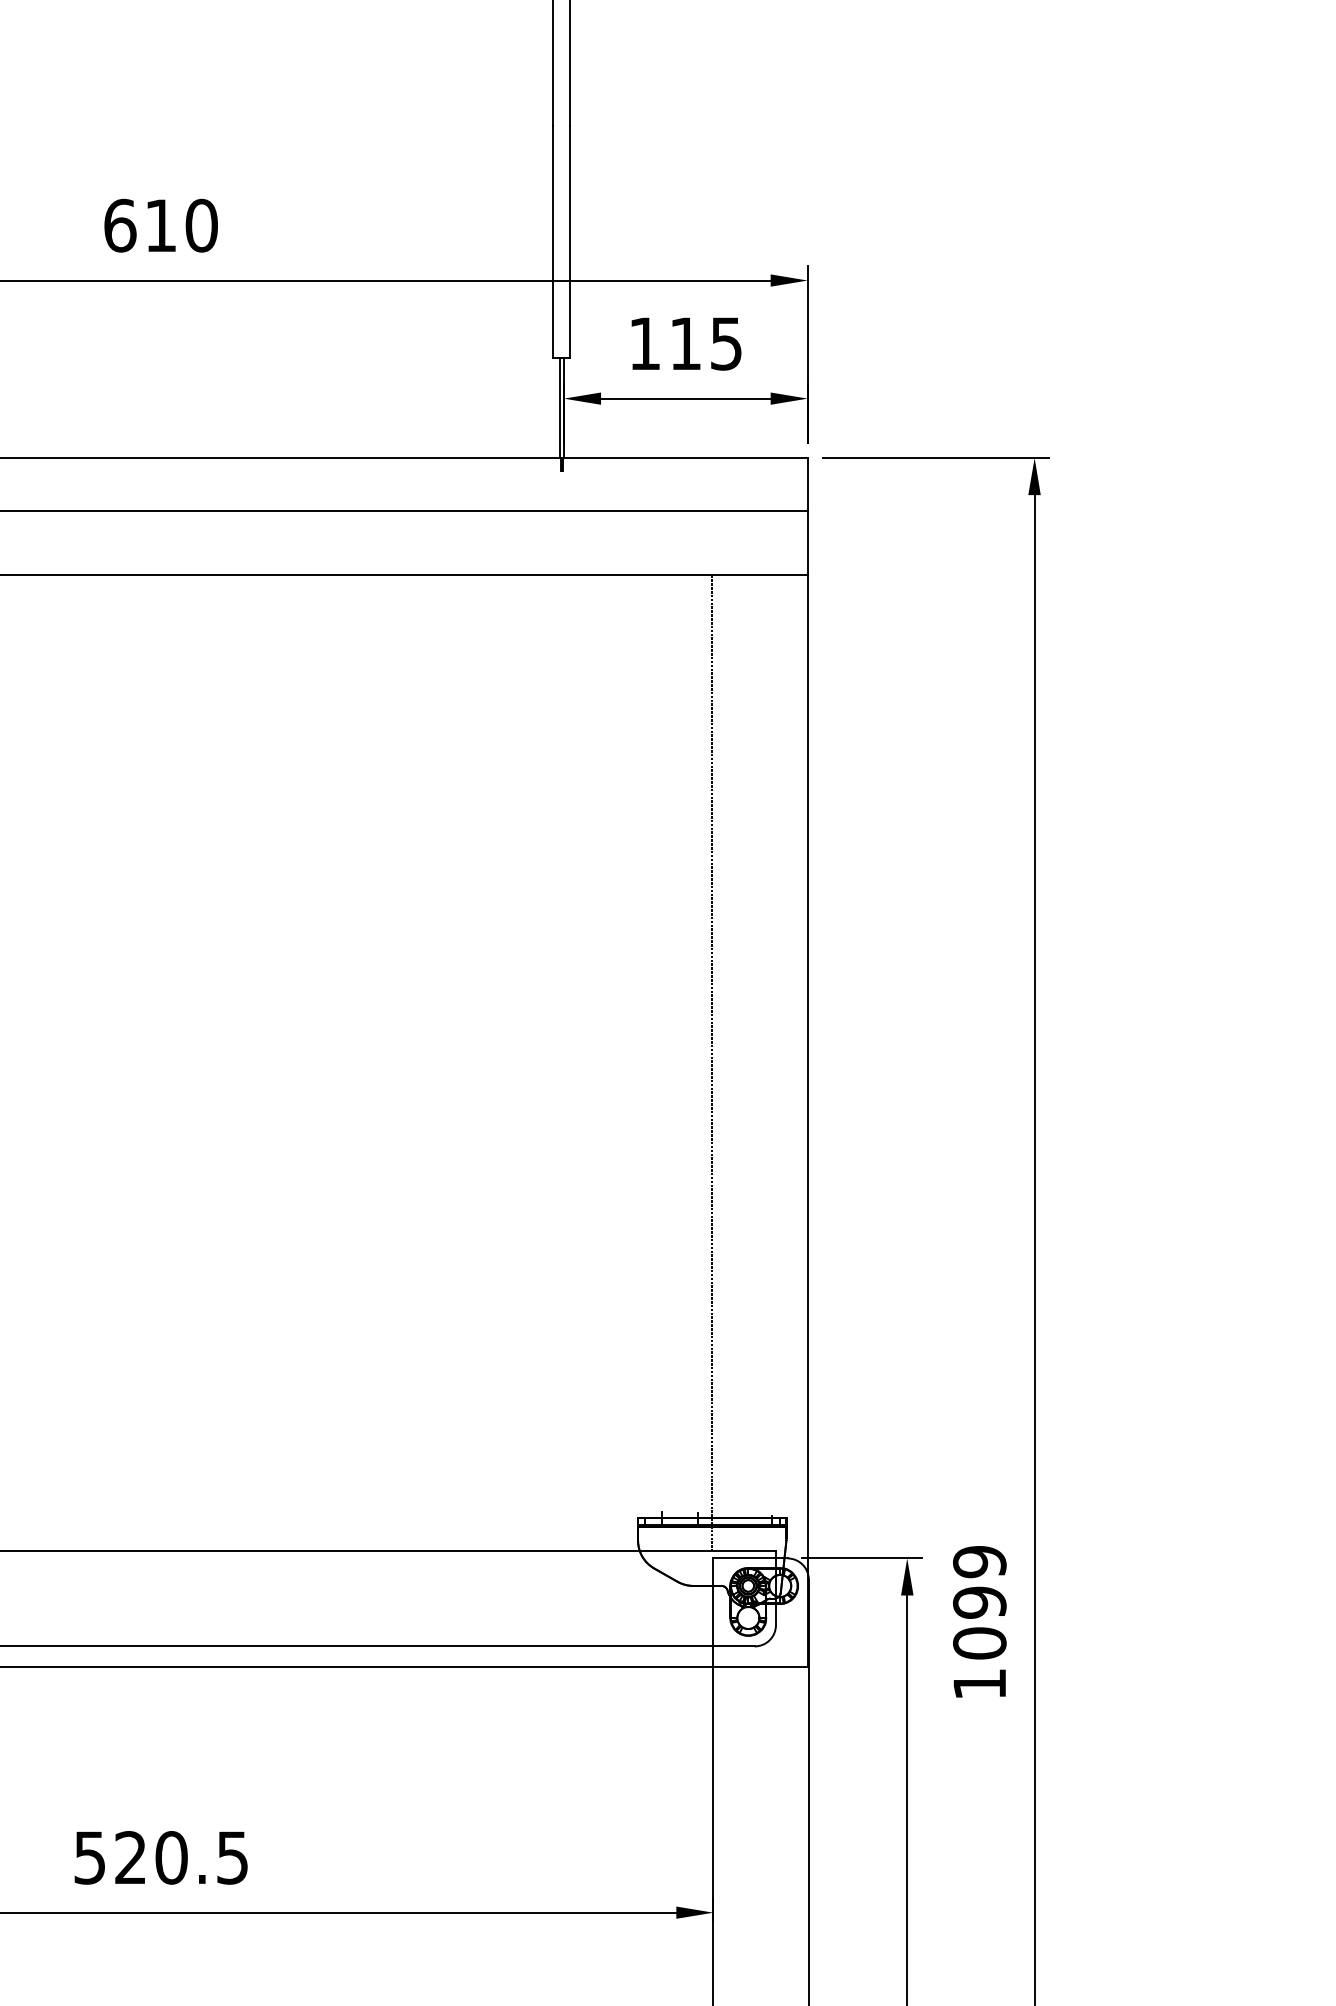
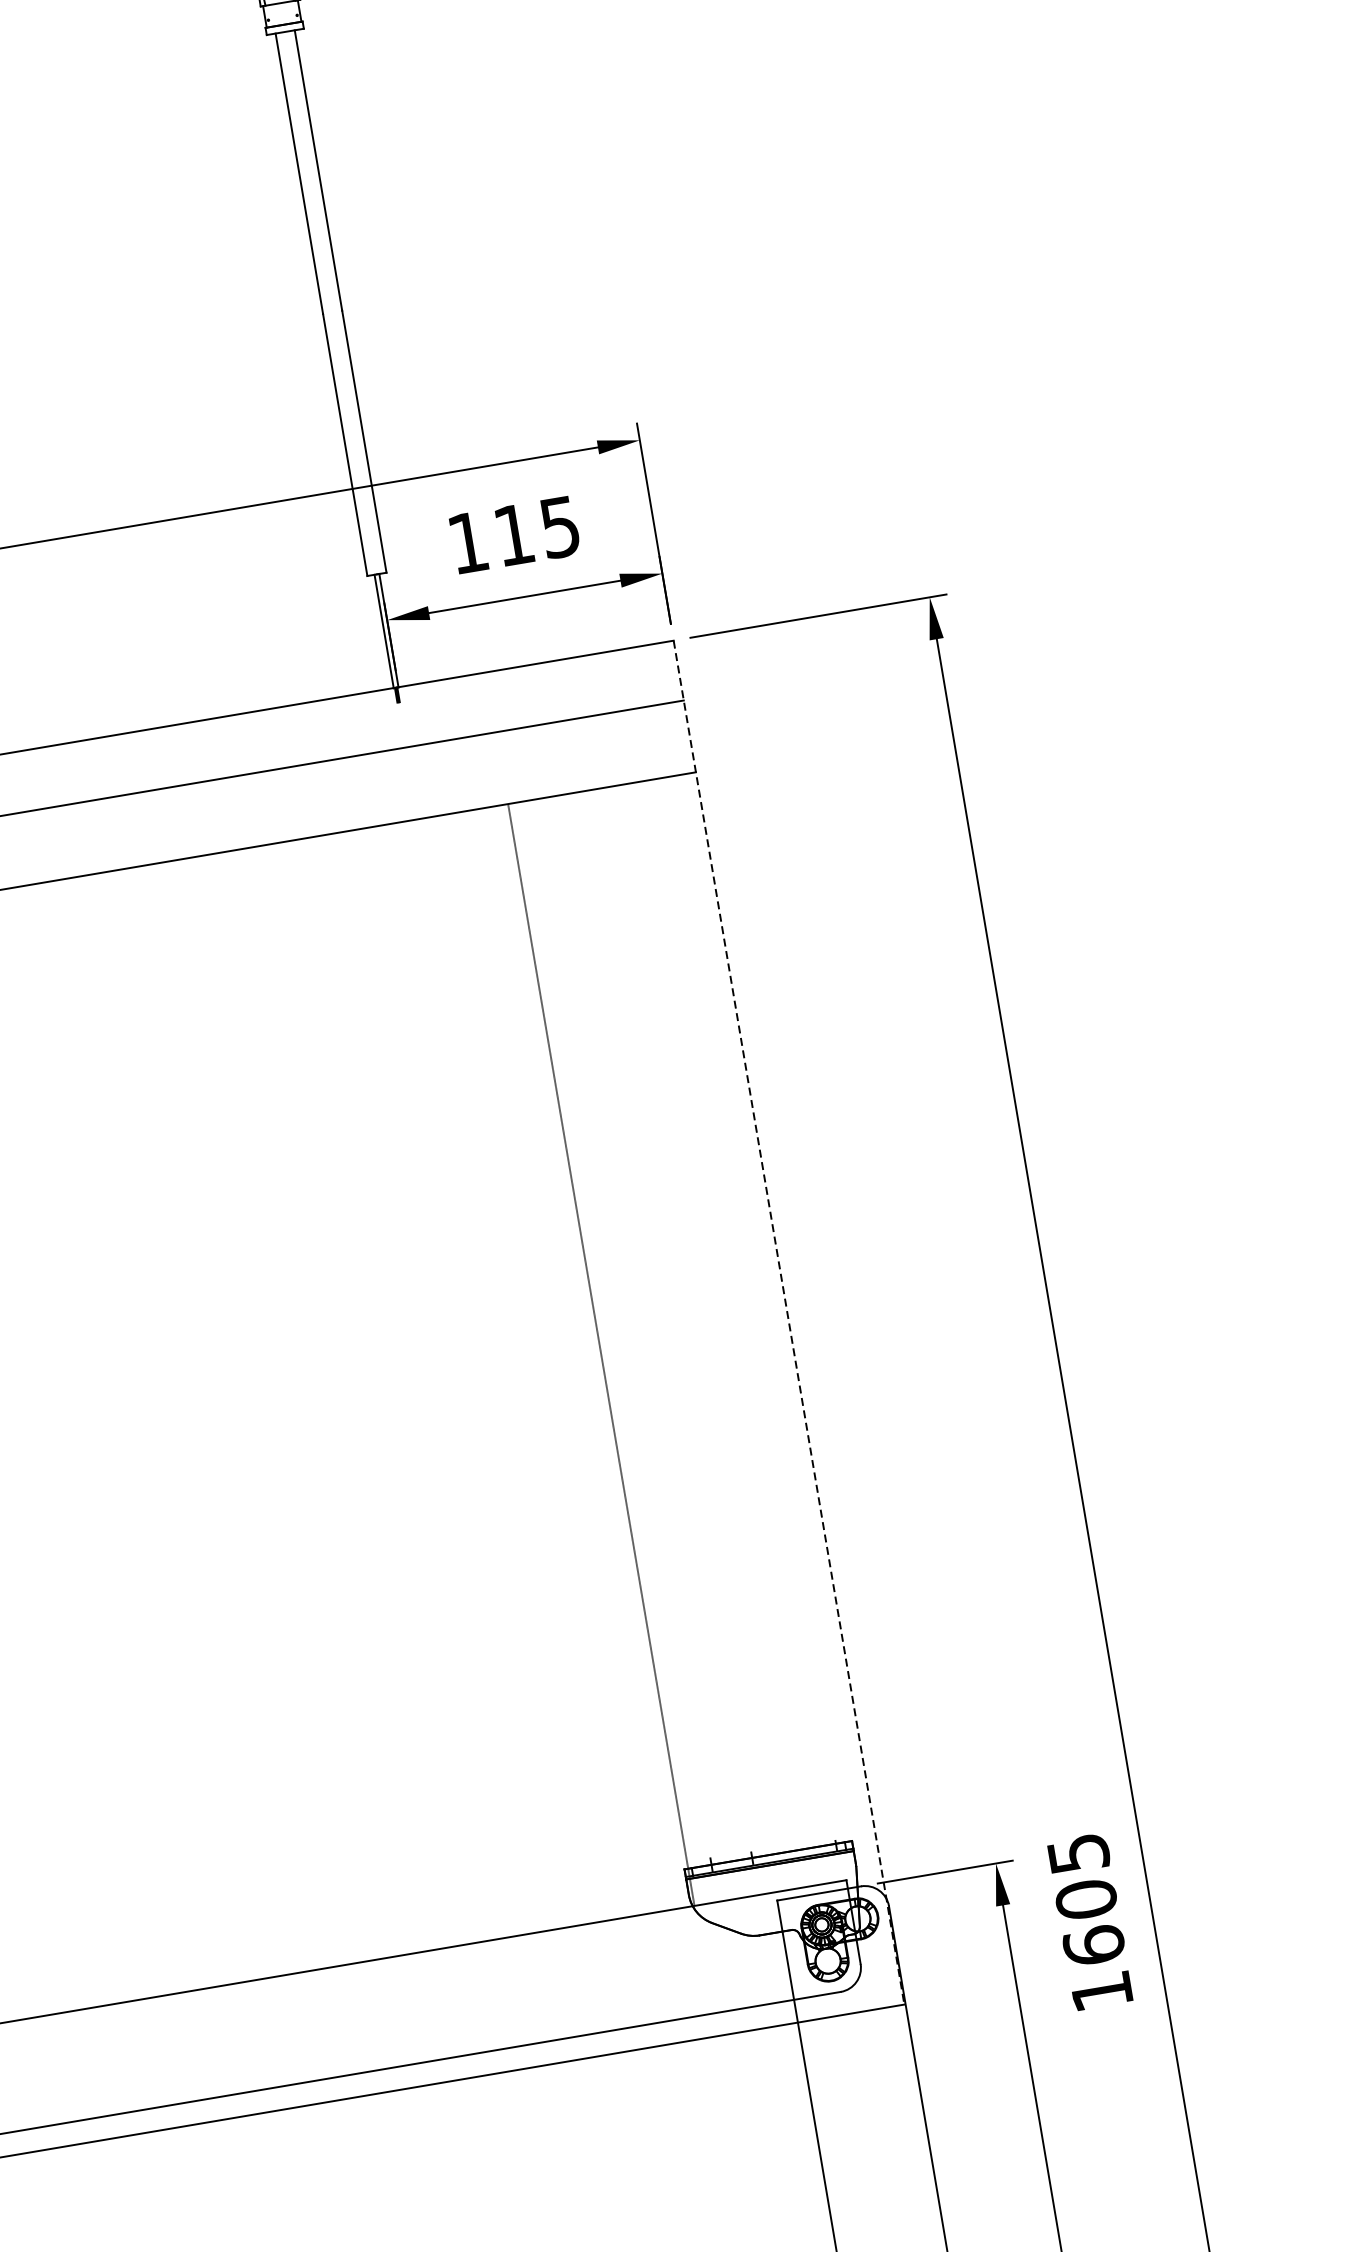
line: (712, 1061) -> (601, 1353), moved
line: (807, 1062) -> (788, 1322), solid -> dashed
text: (979, 1602) -> (1085, 1899), 1099 -> 1605

